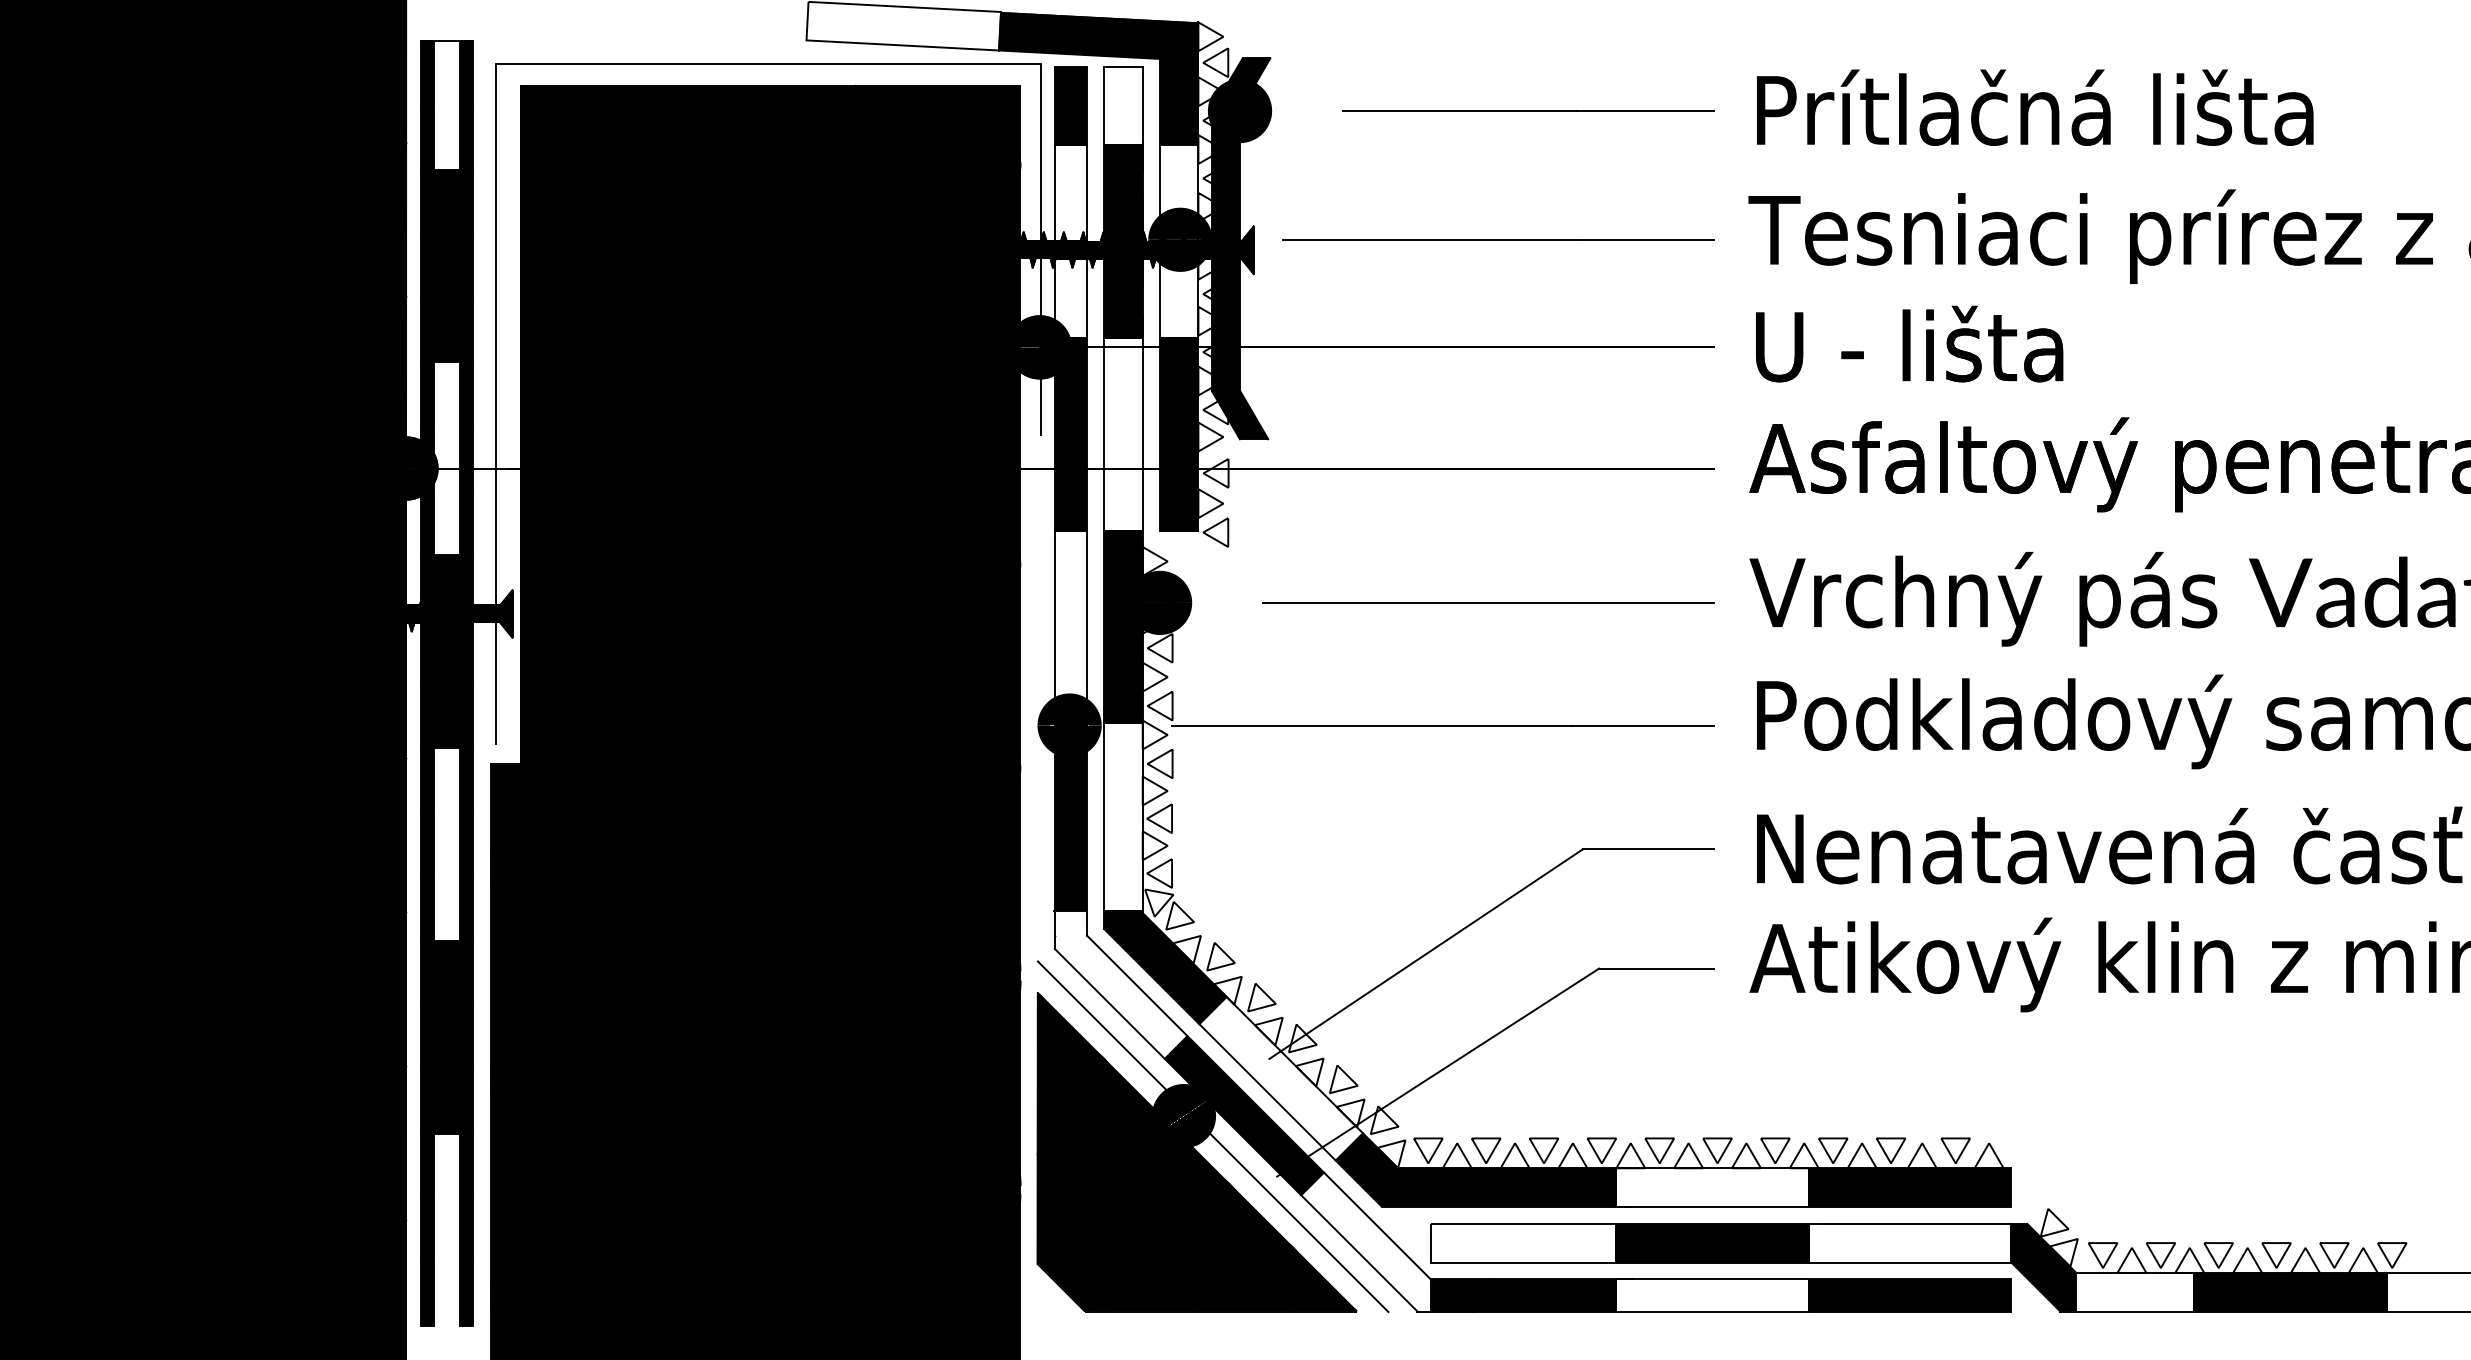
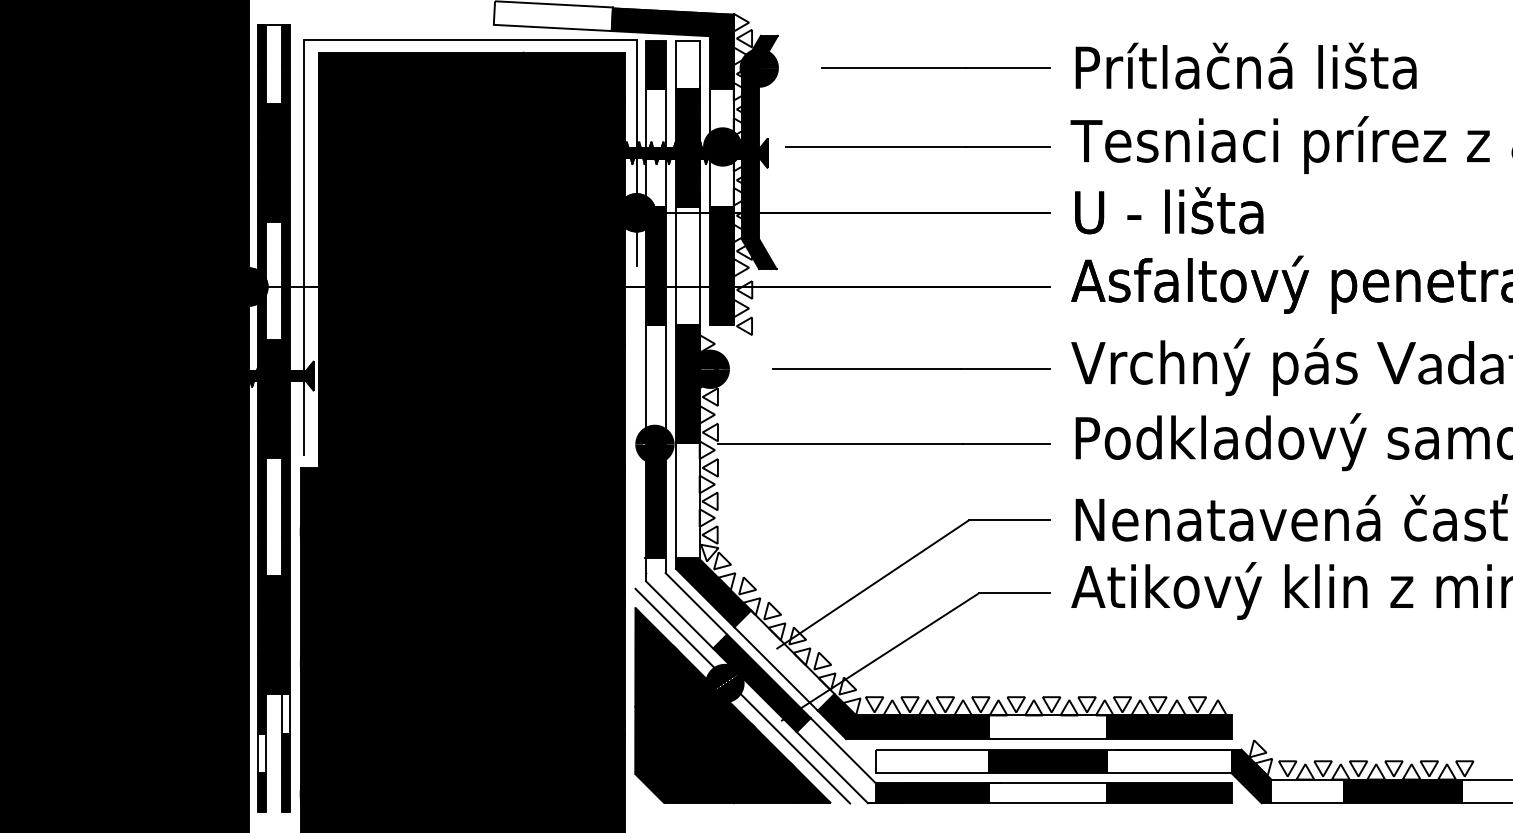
fill: (466, 1165) -> (285, 713), removed
fill: (427, 1228) -> (261, 752), removed

